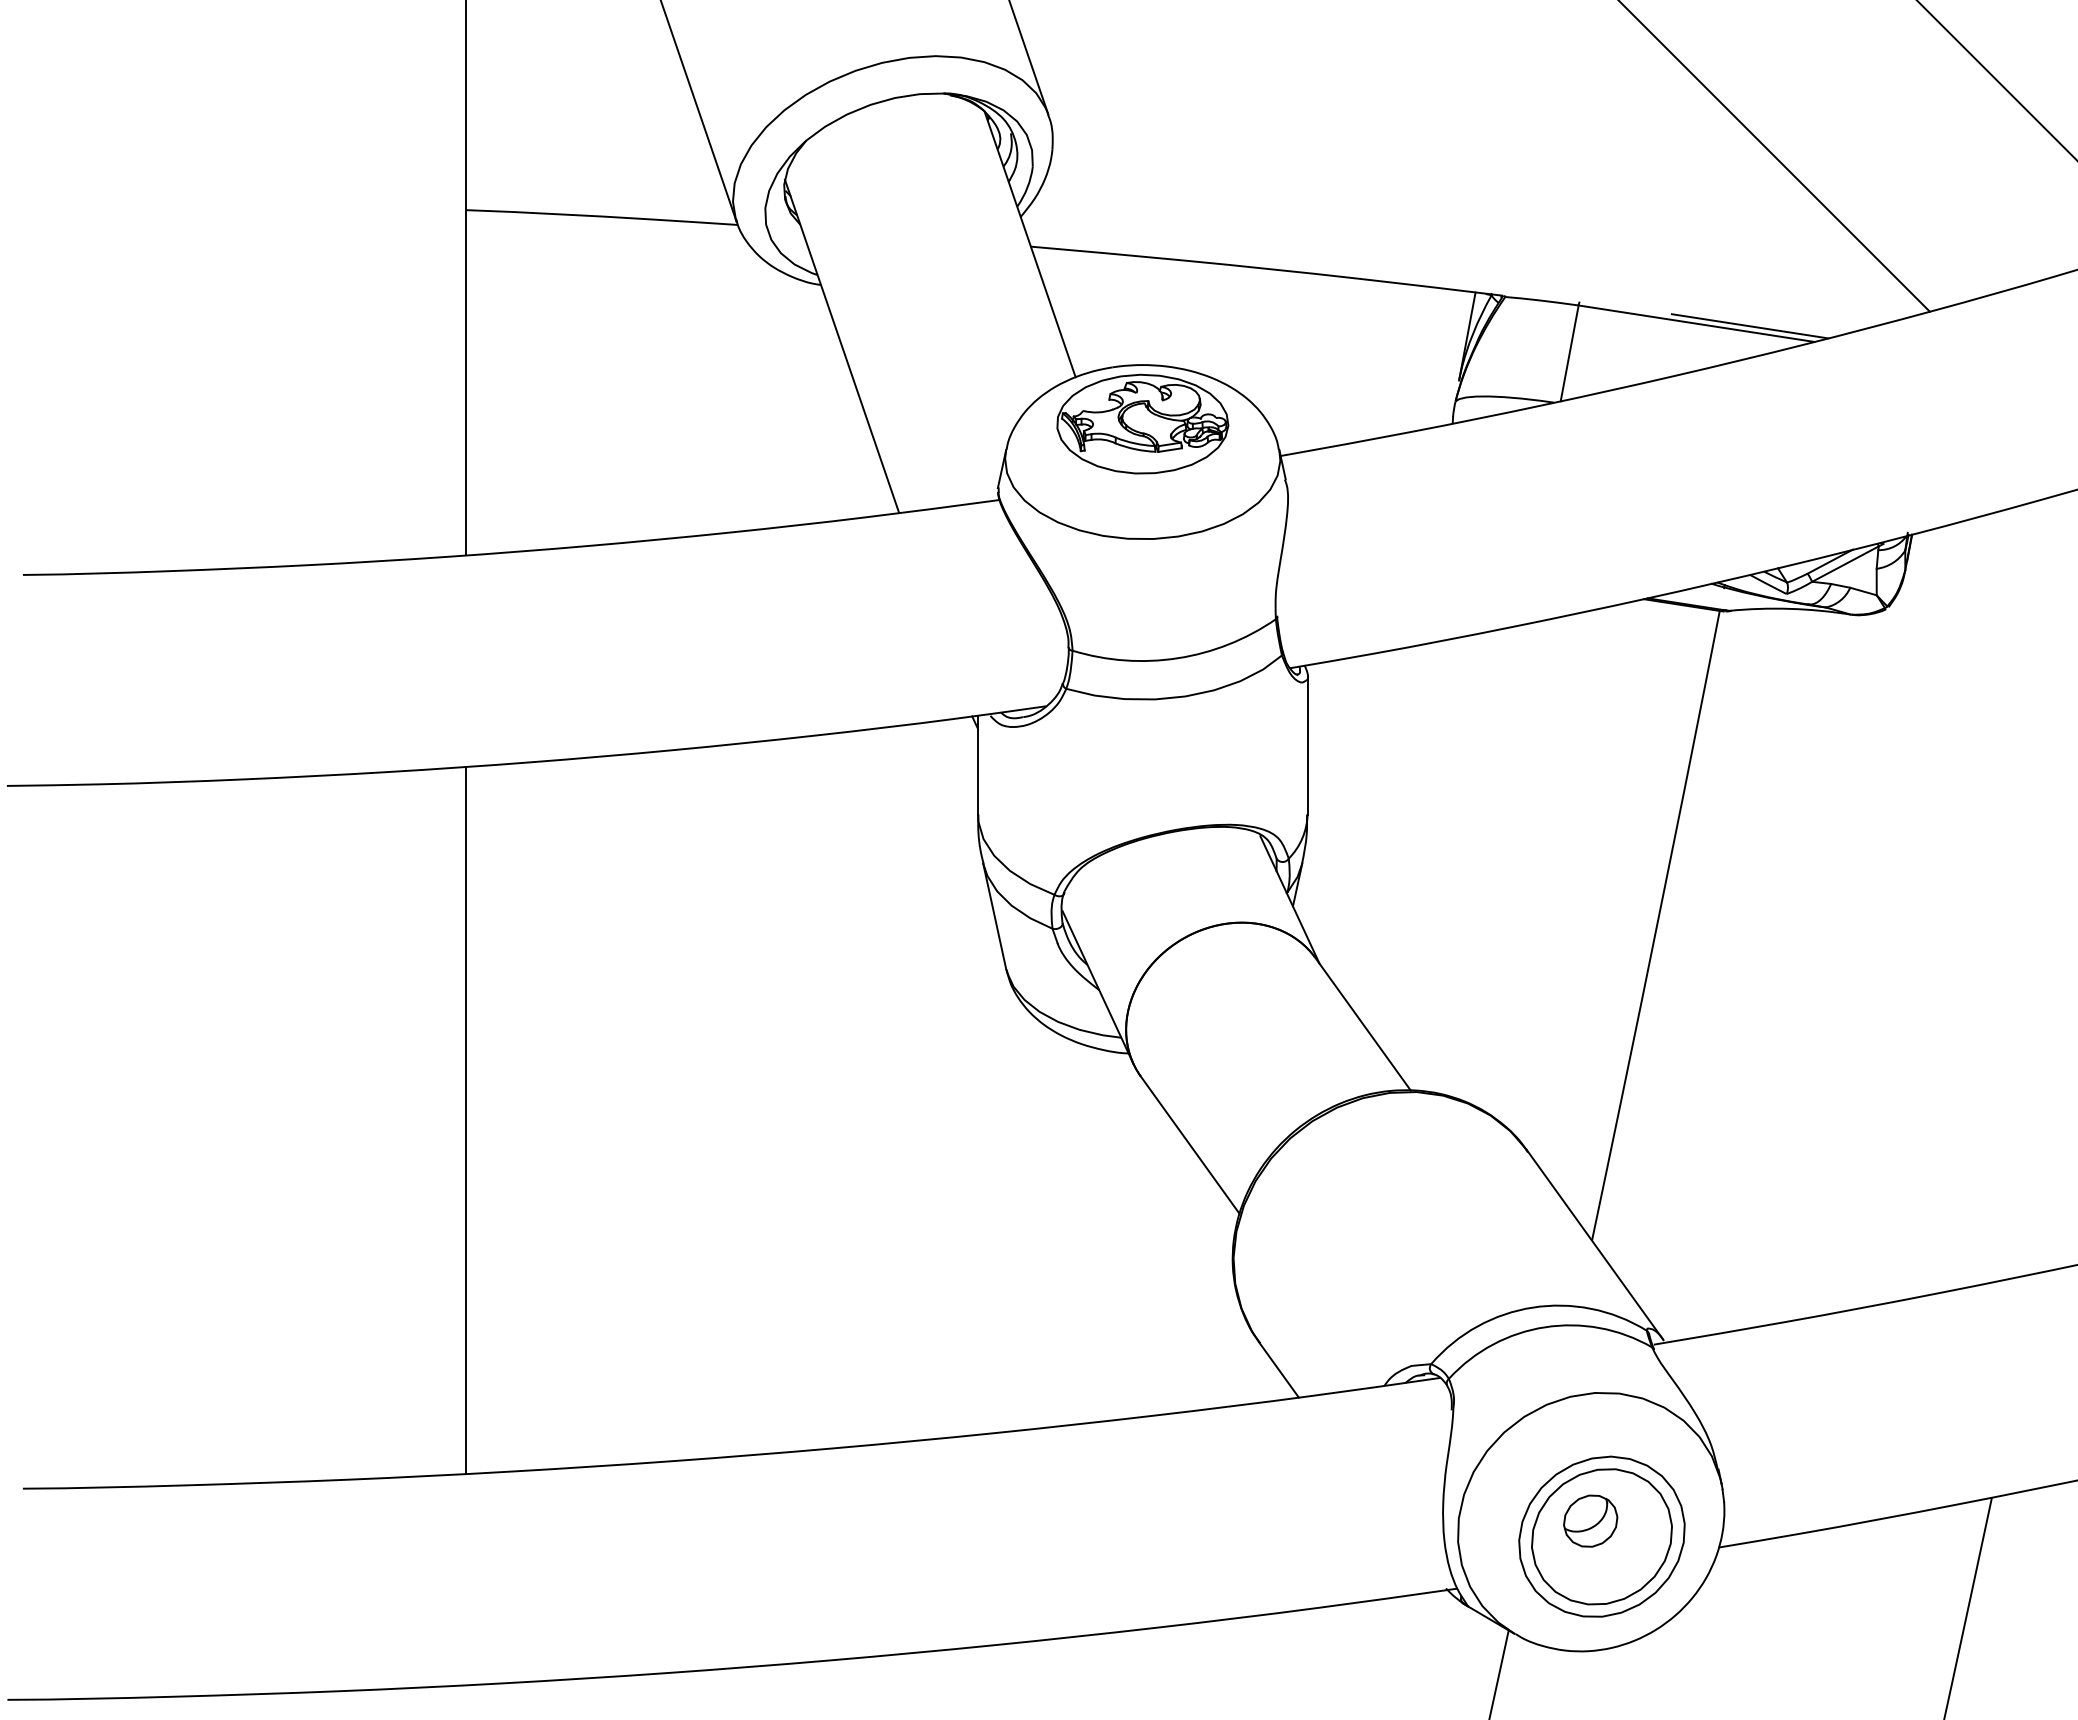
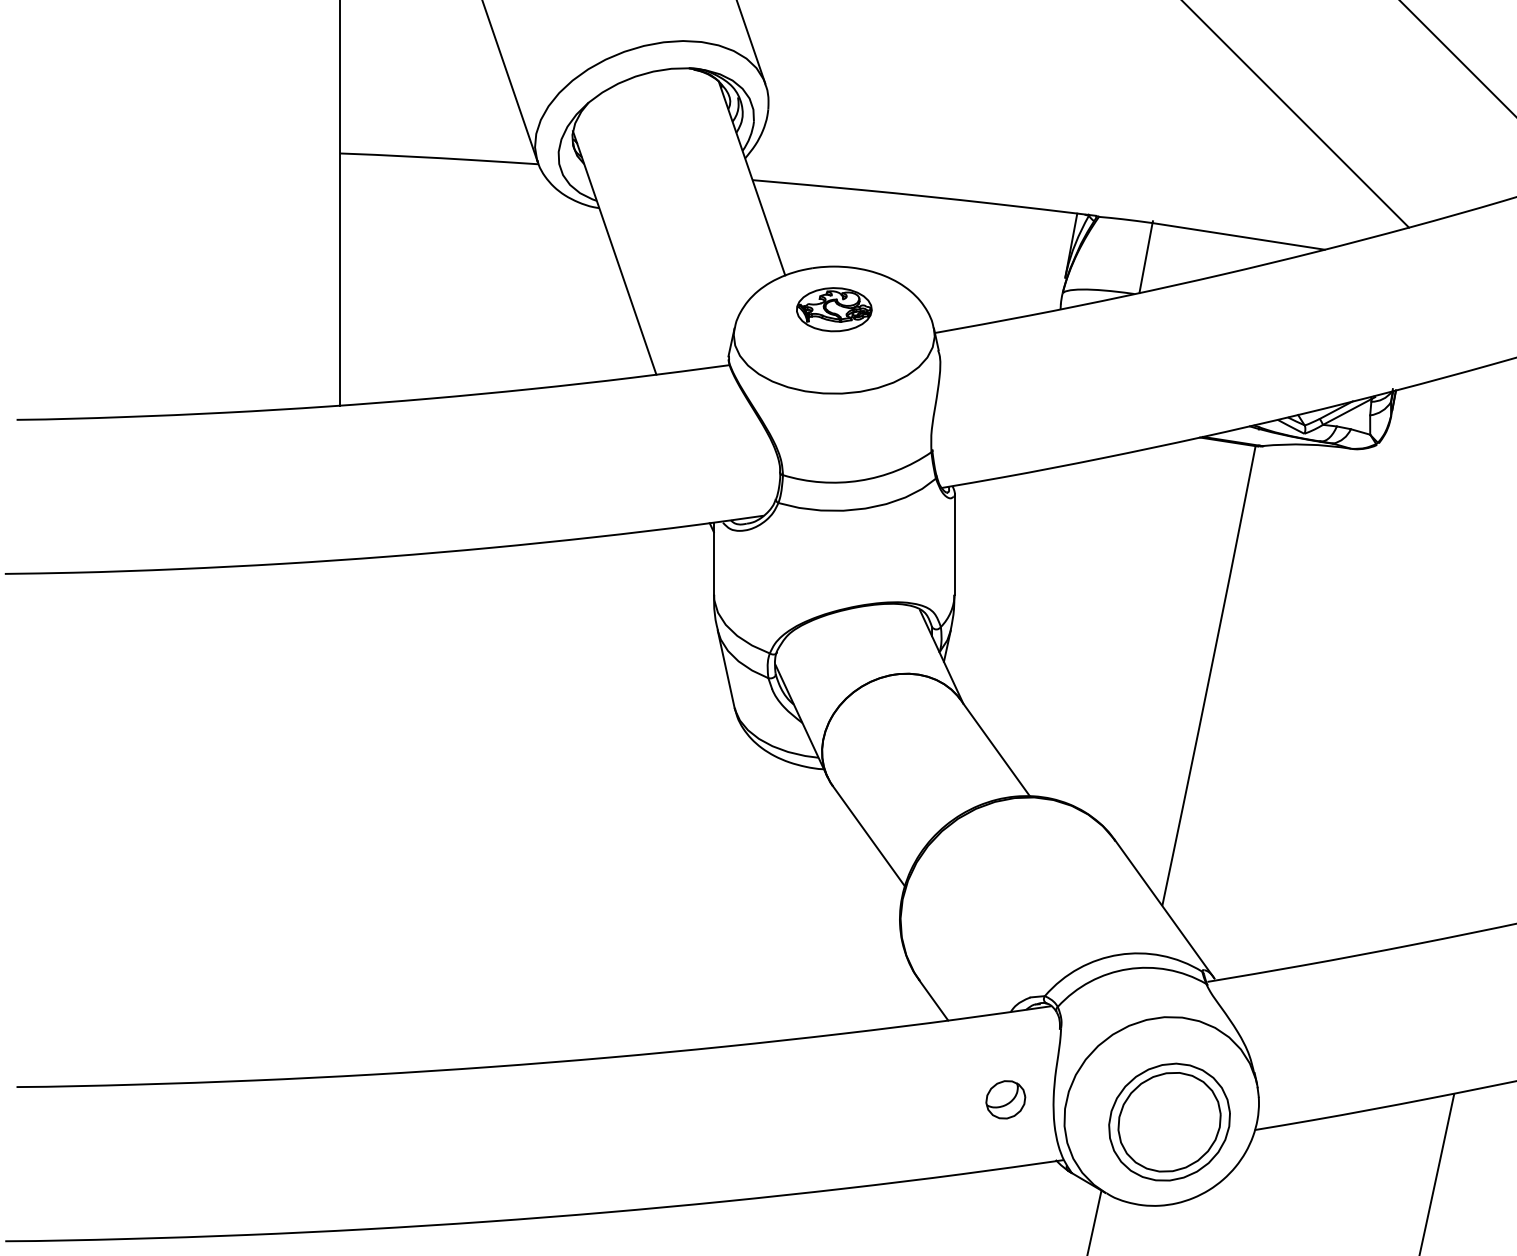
line: (1749, 326) -> (1277, 238), removed
part: (1142, 423) -> (834, 309), size x0.6
line: (466, 1119) -> (340, 817), removed
part: (1590, 1520) -> (1005, 1099), moved

